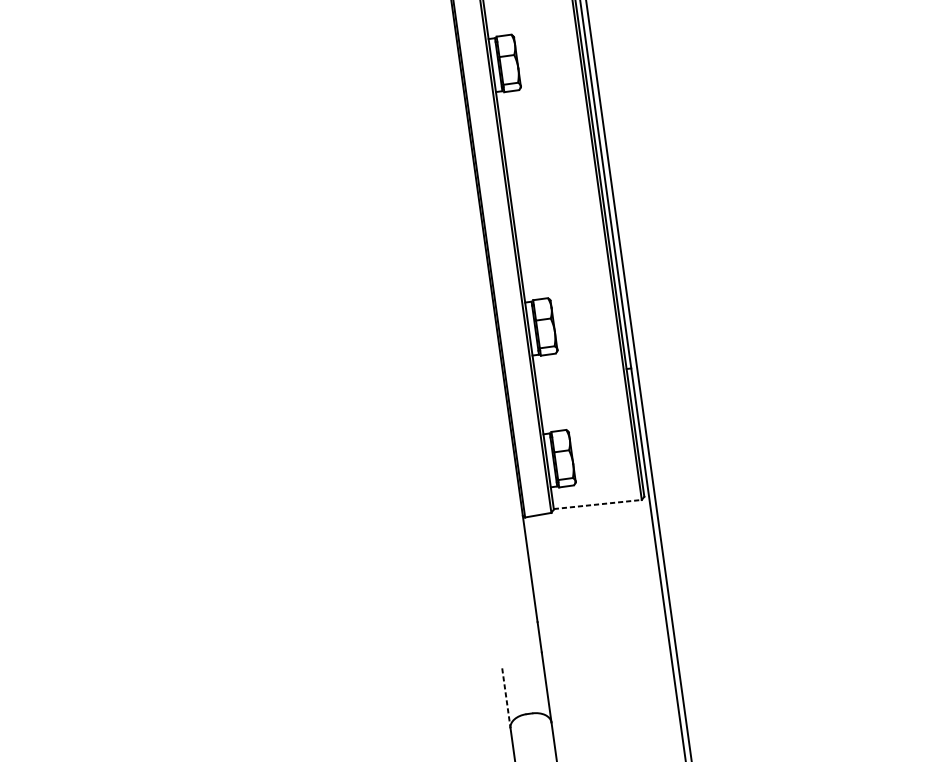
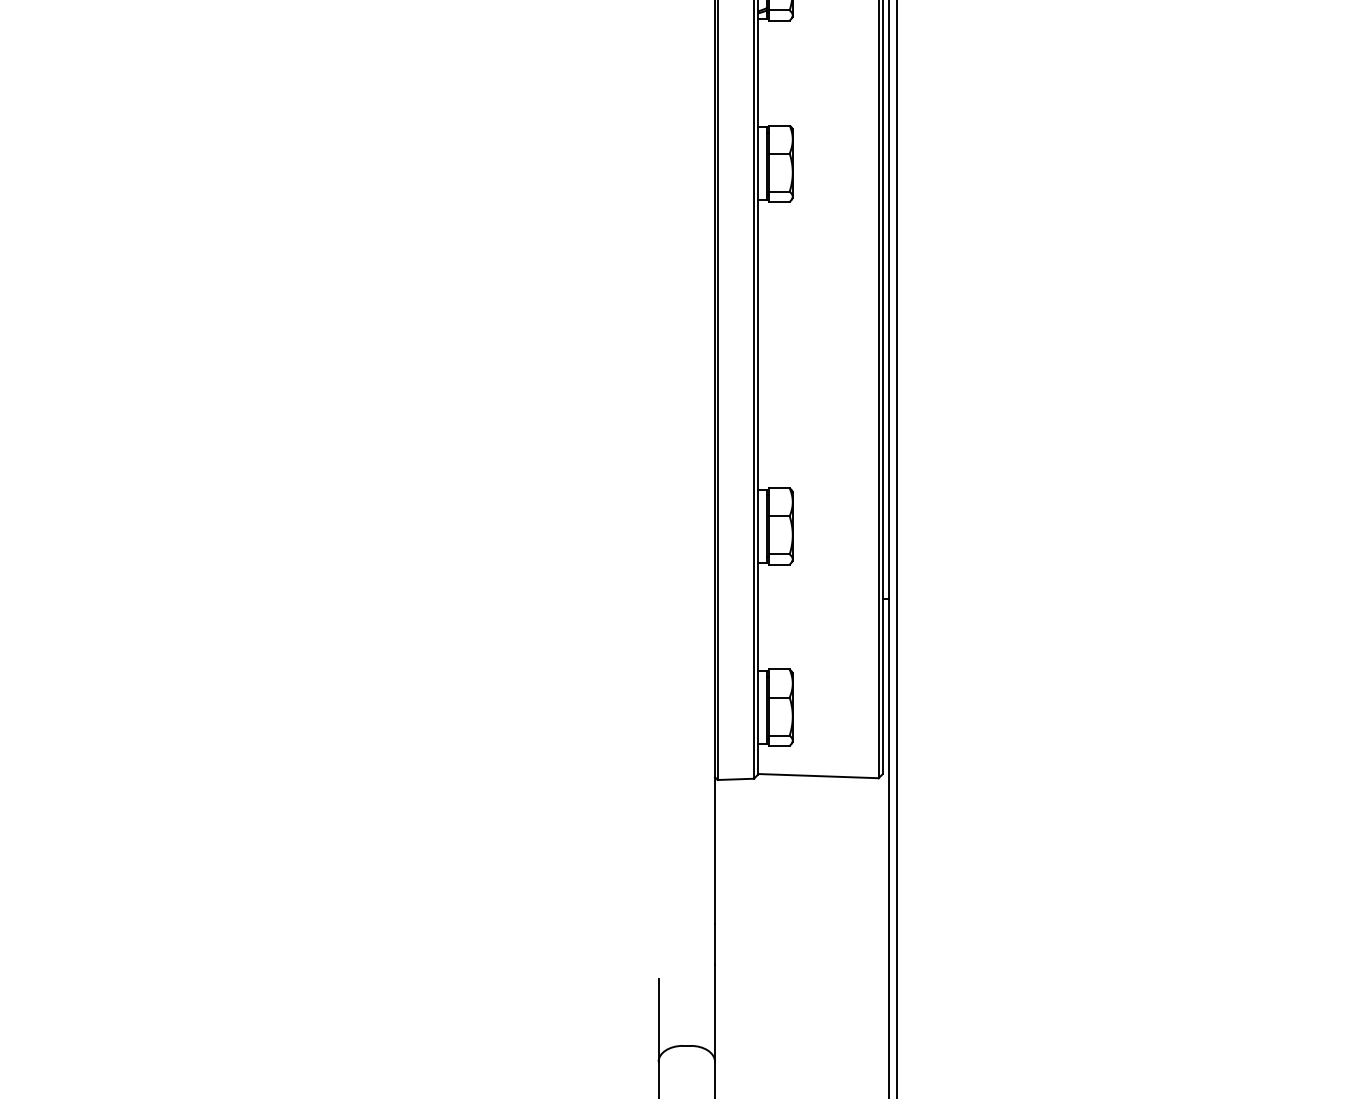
line: (597, 504) -> (818, 776), dashed -> solid
line: (506, 698) -> (658, 1021), dashed -> solid

